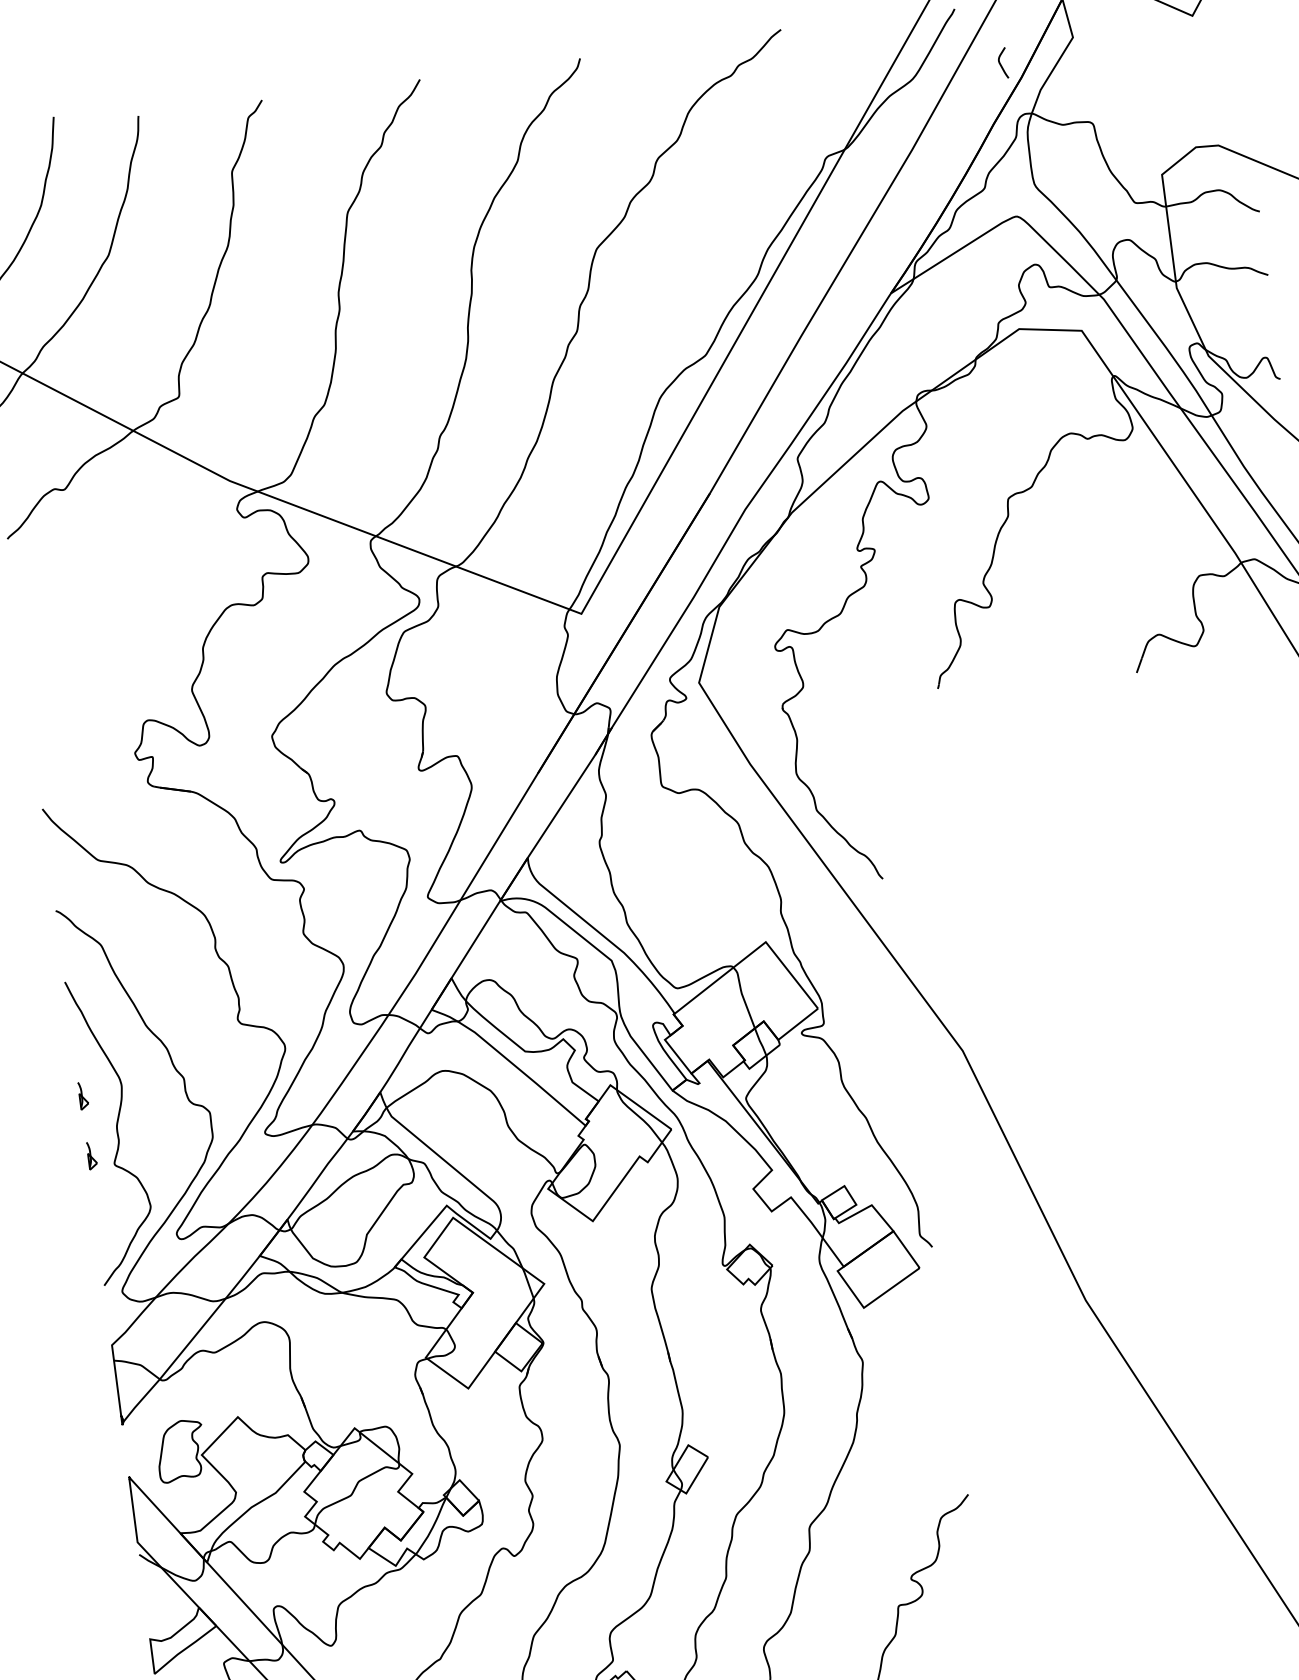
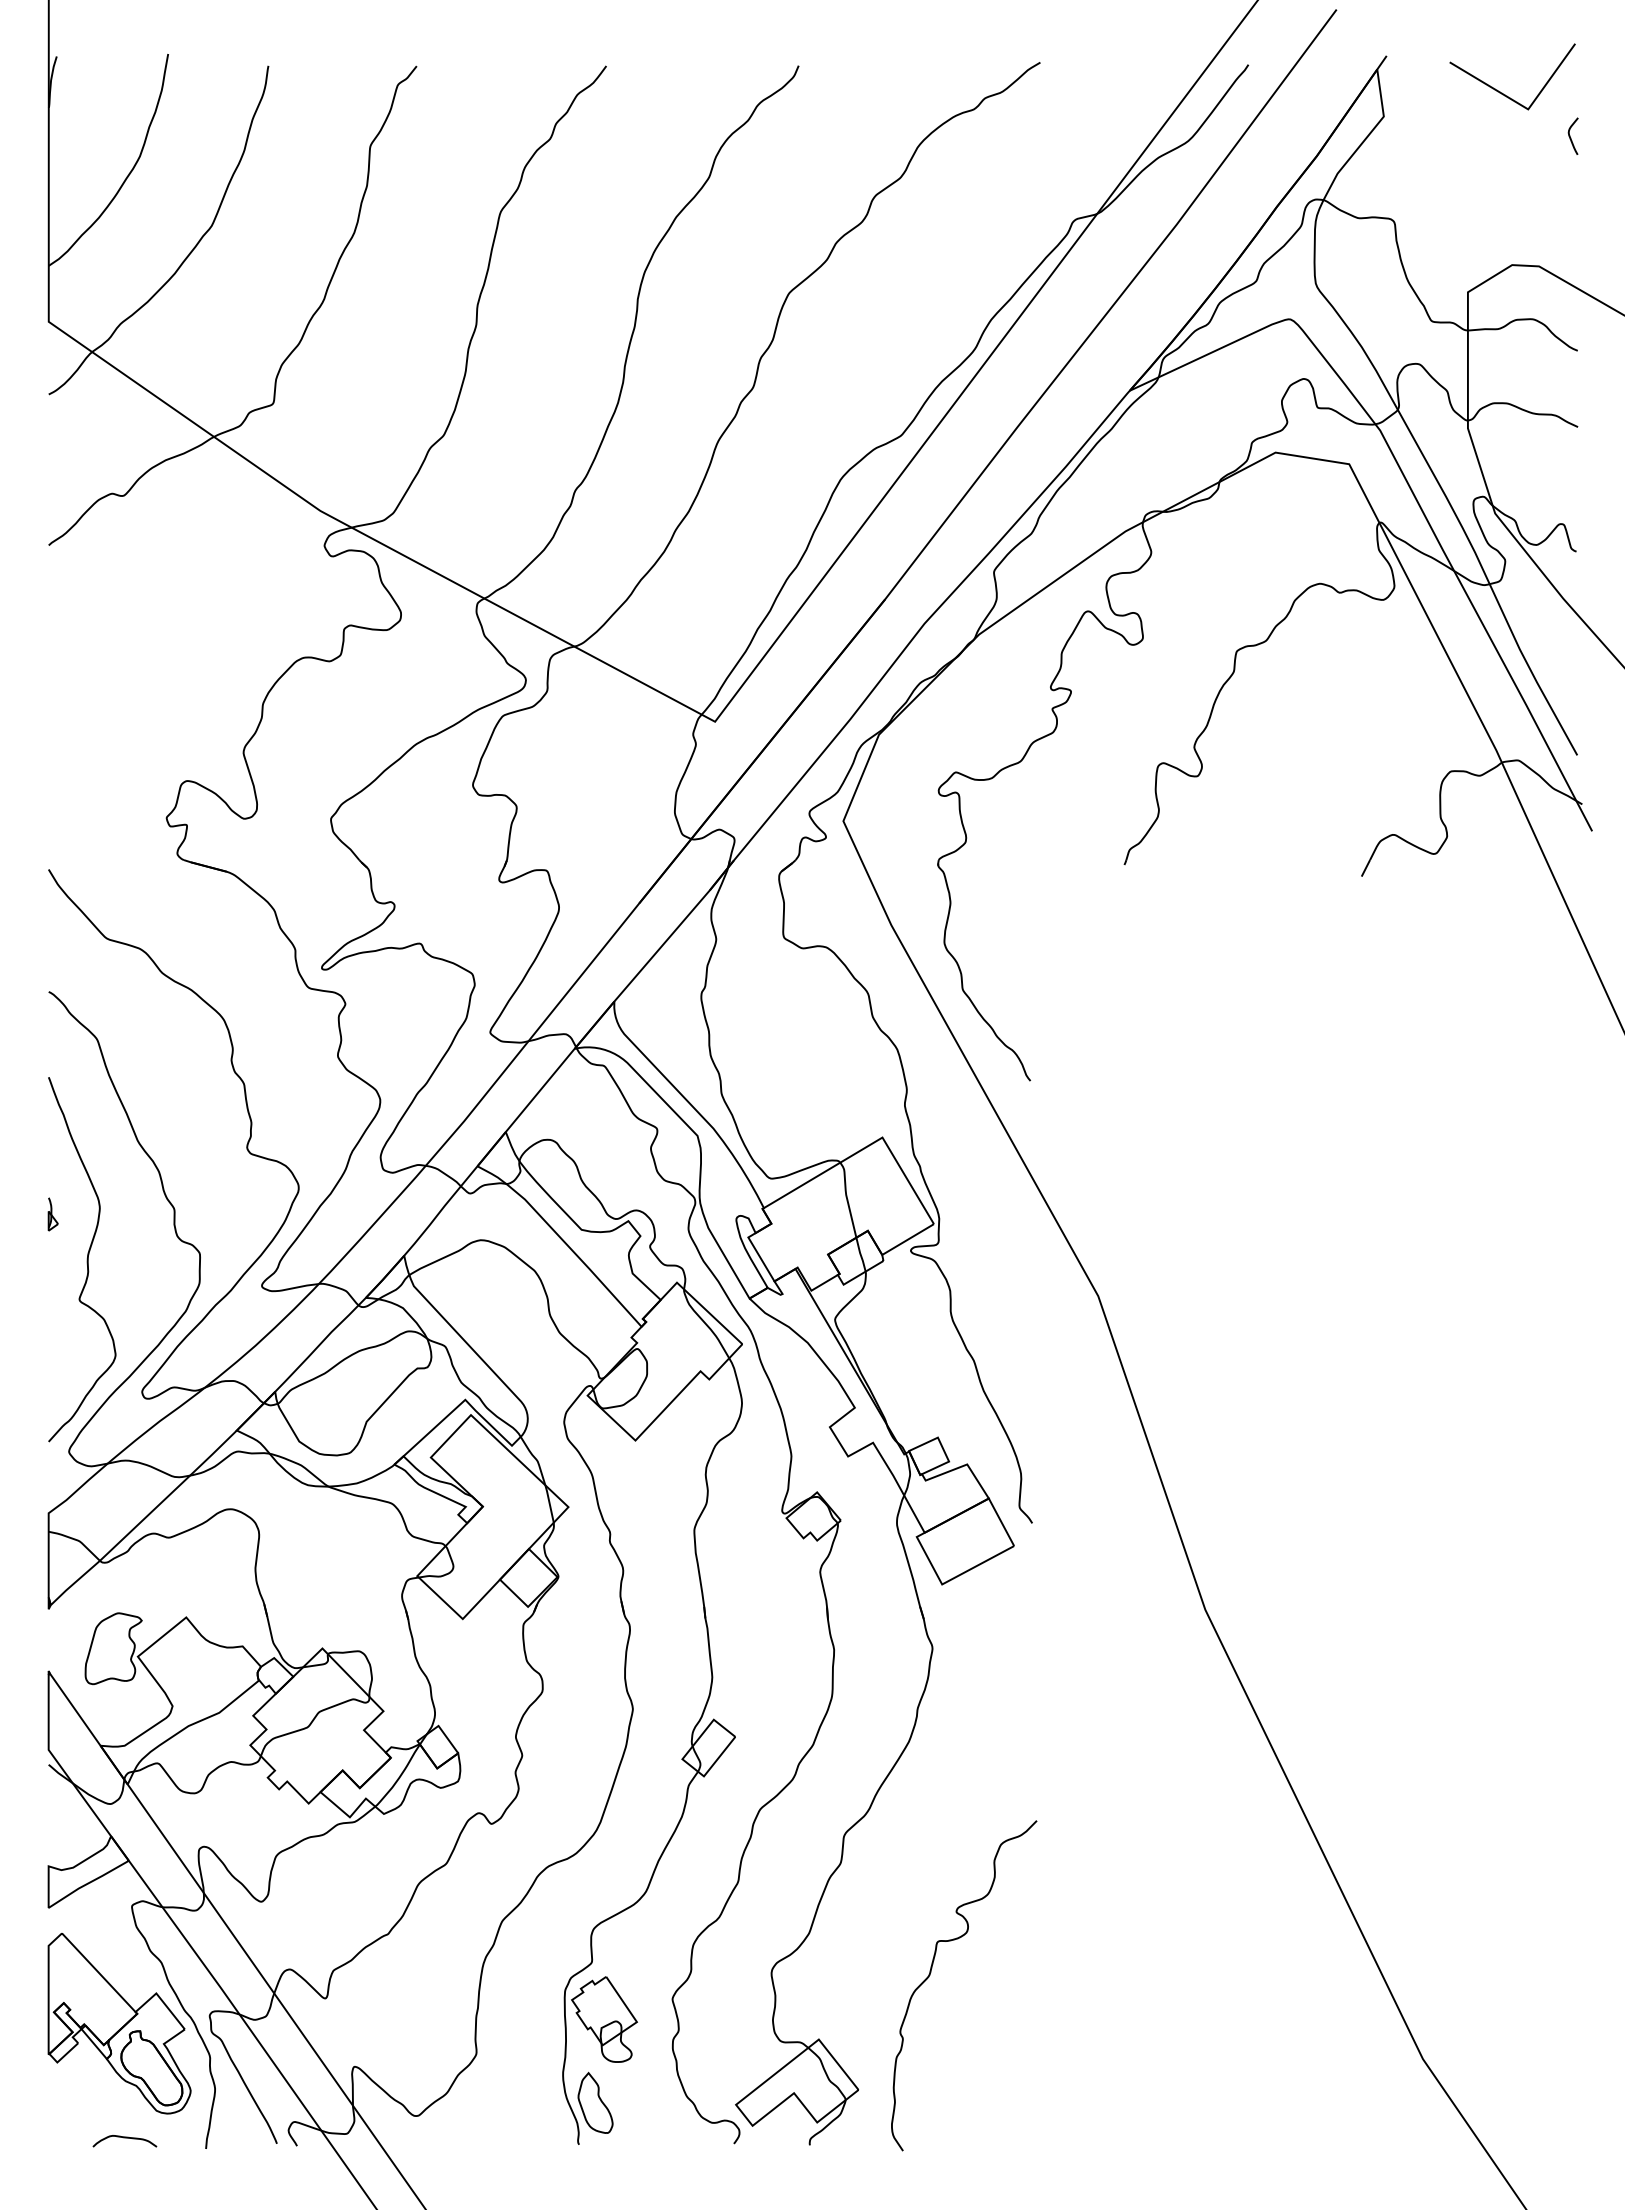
curve: (1000, 62) -> (1570, 135), moved
part: (91, 1155) -> (53, 1286), removed

